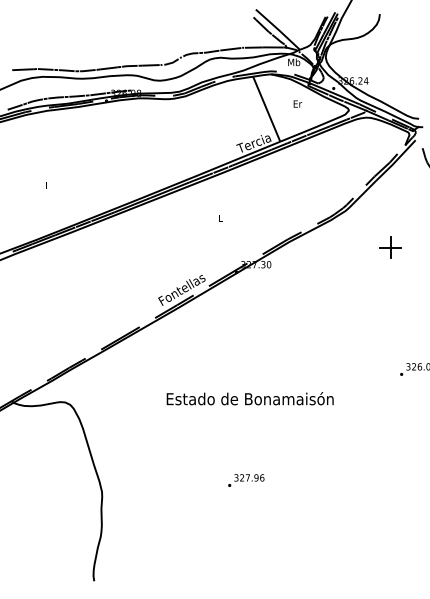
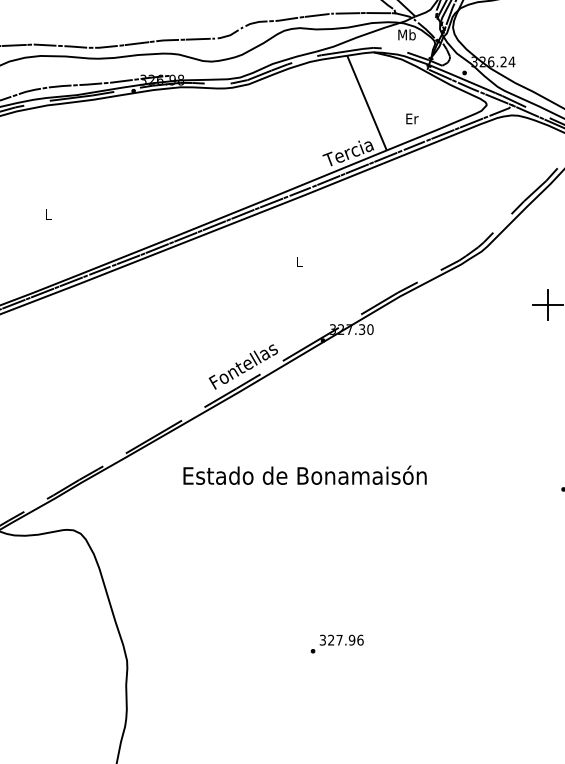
text: (297, 103) -> (411, 118), moved
text: (249, 398) -> (304, 475), moved

